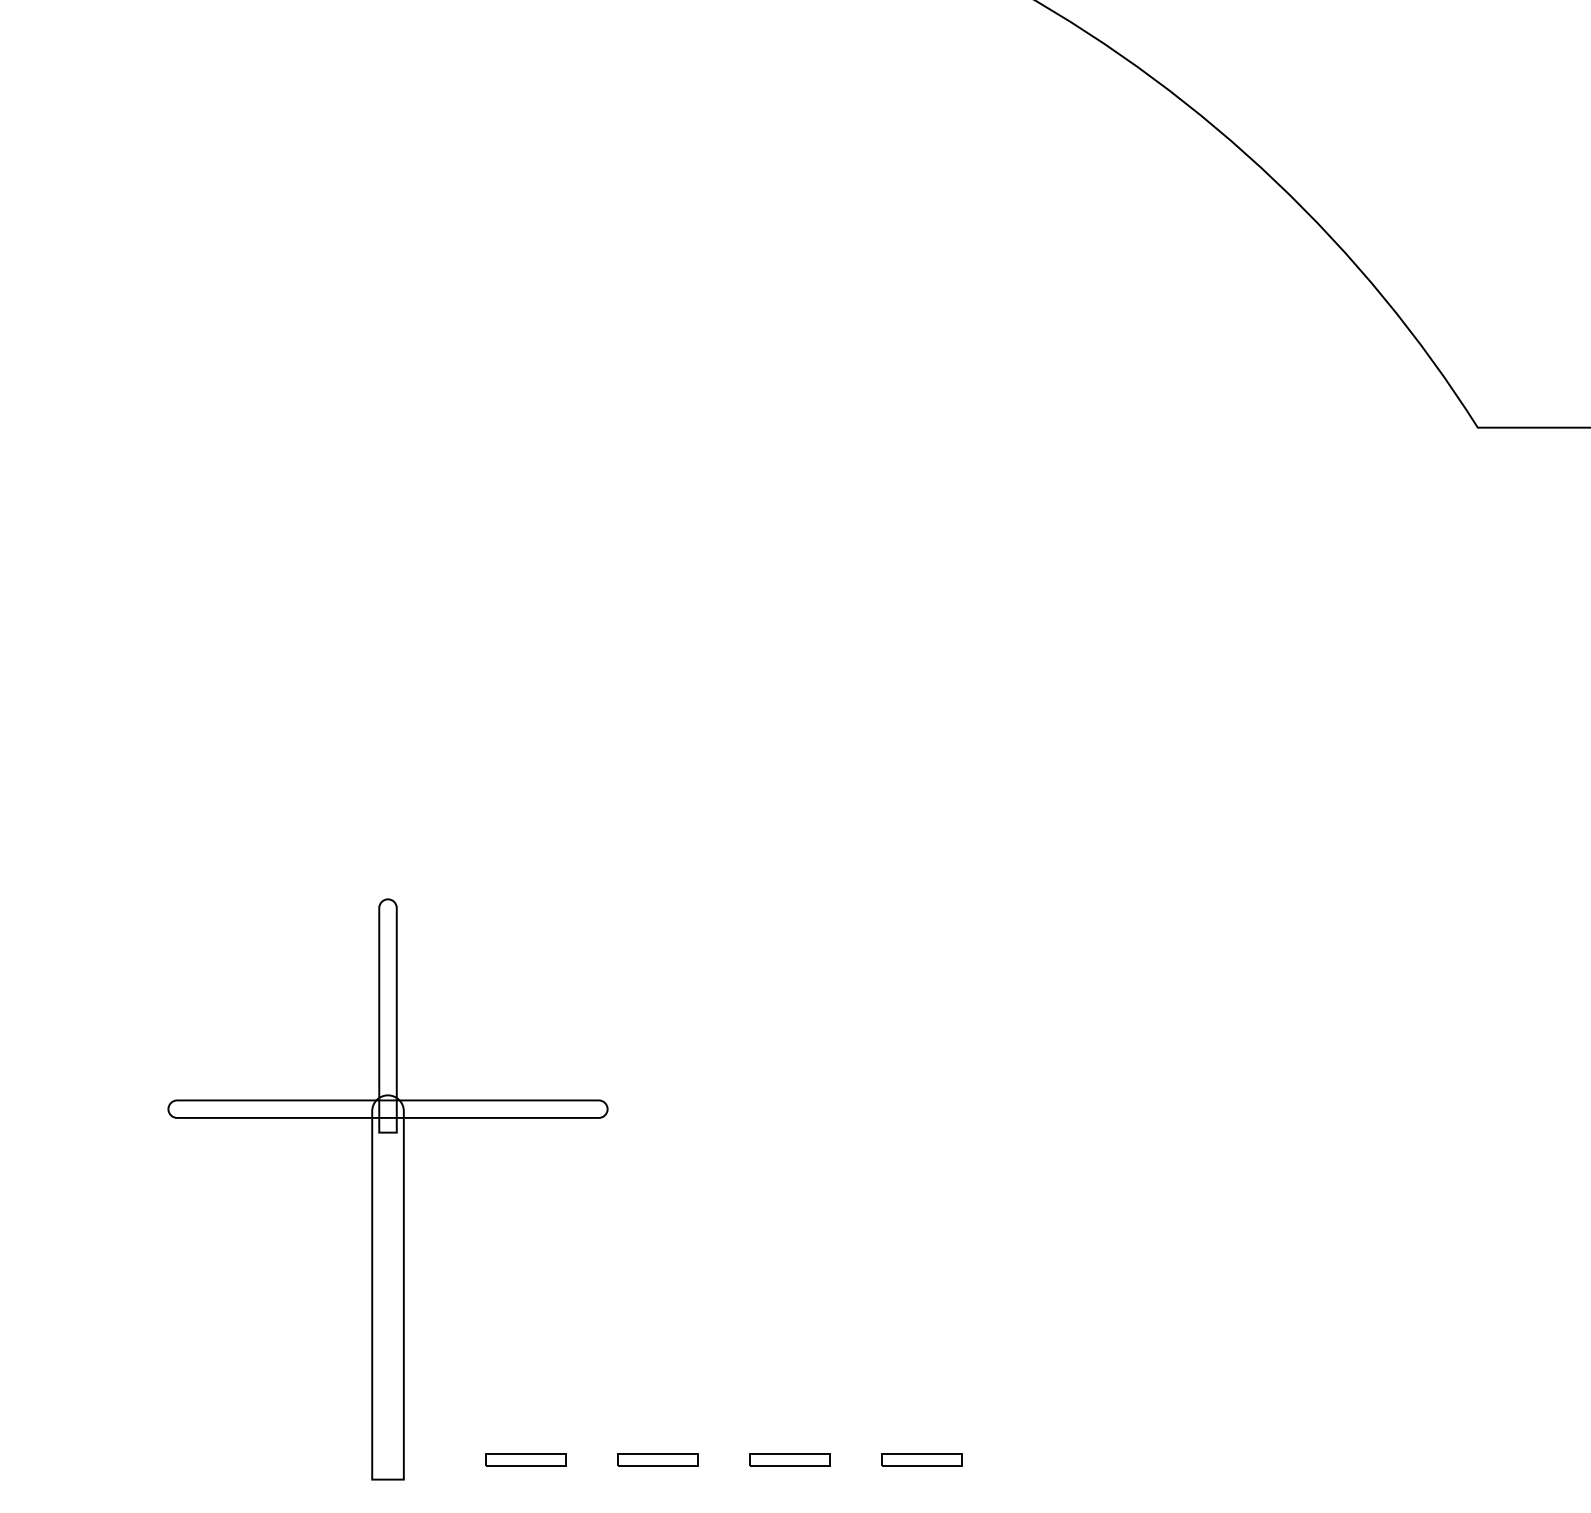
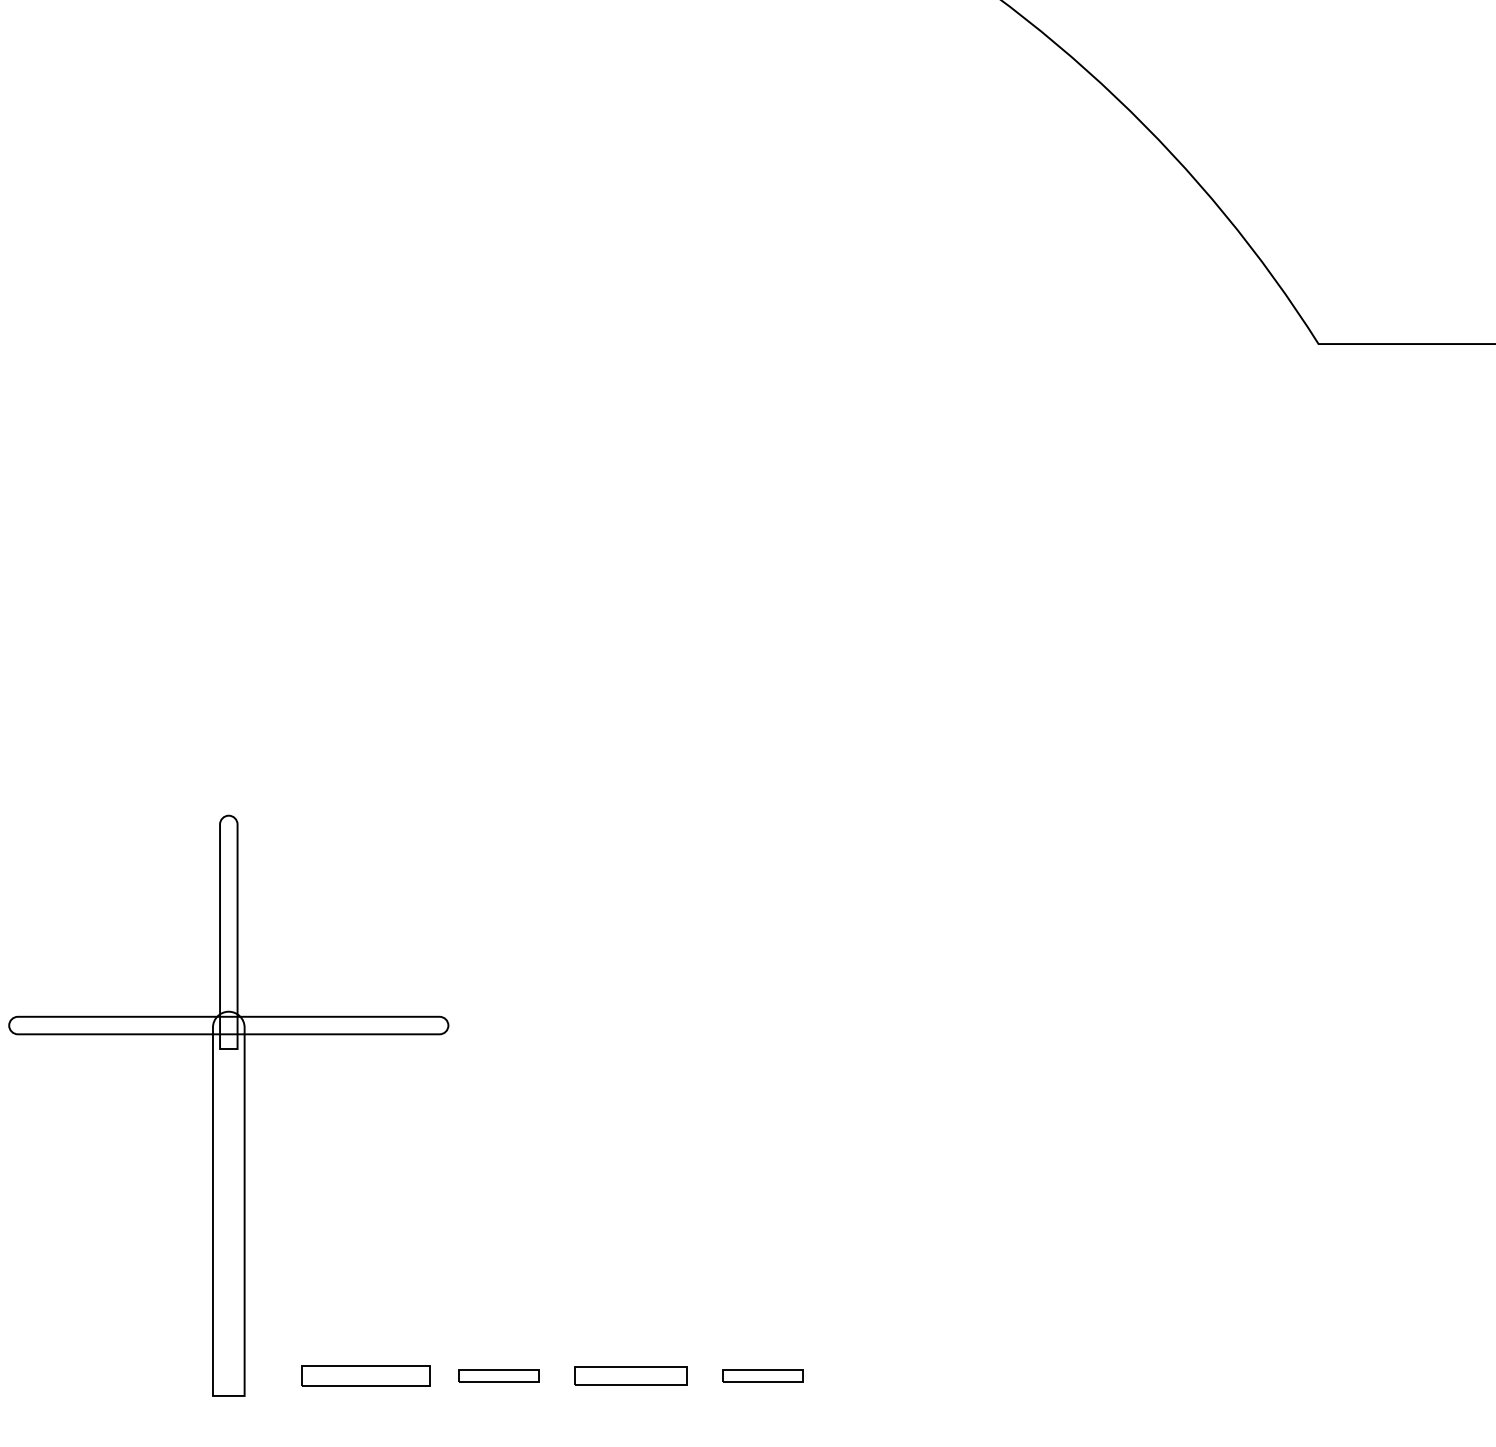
part: (525, 1459) -> (366, 1375), size x1.6
part: (789, 1459) -> (630, 1375), size x1.4

